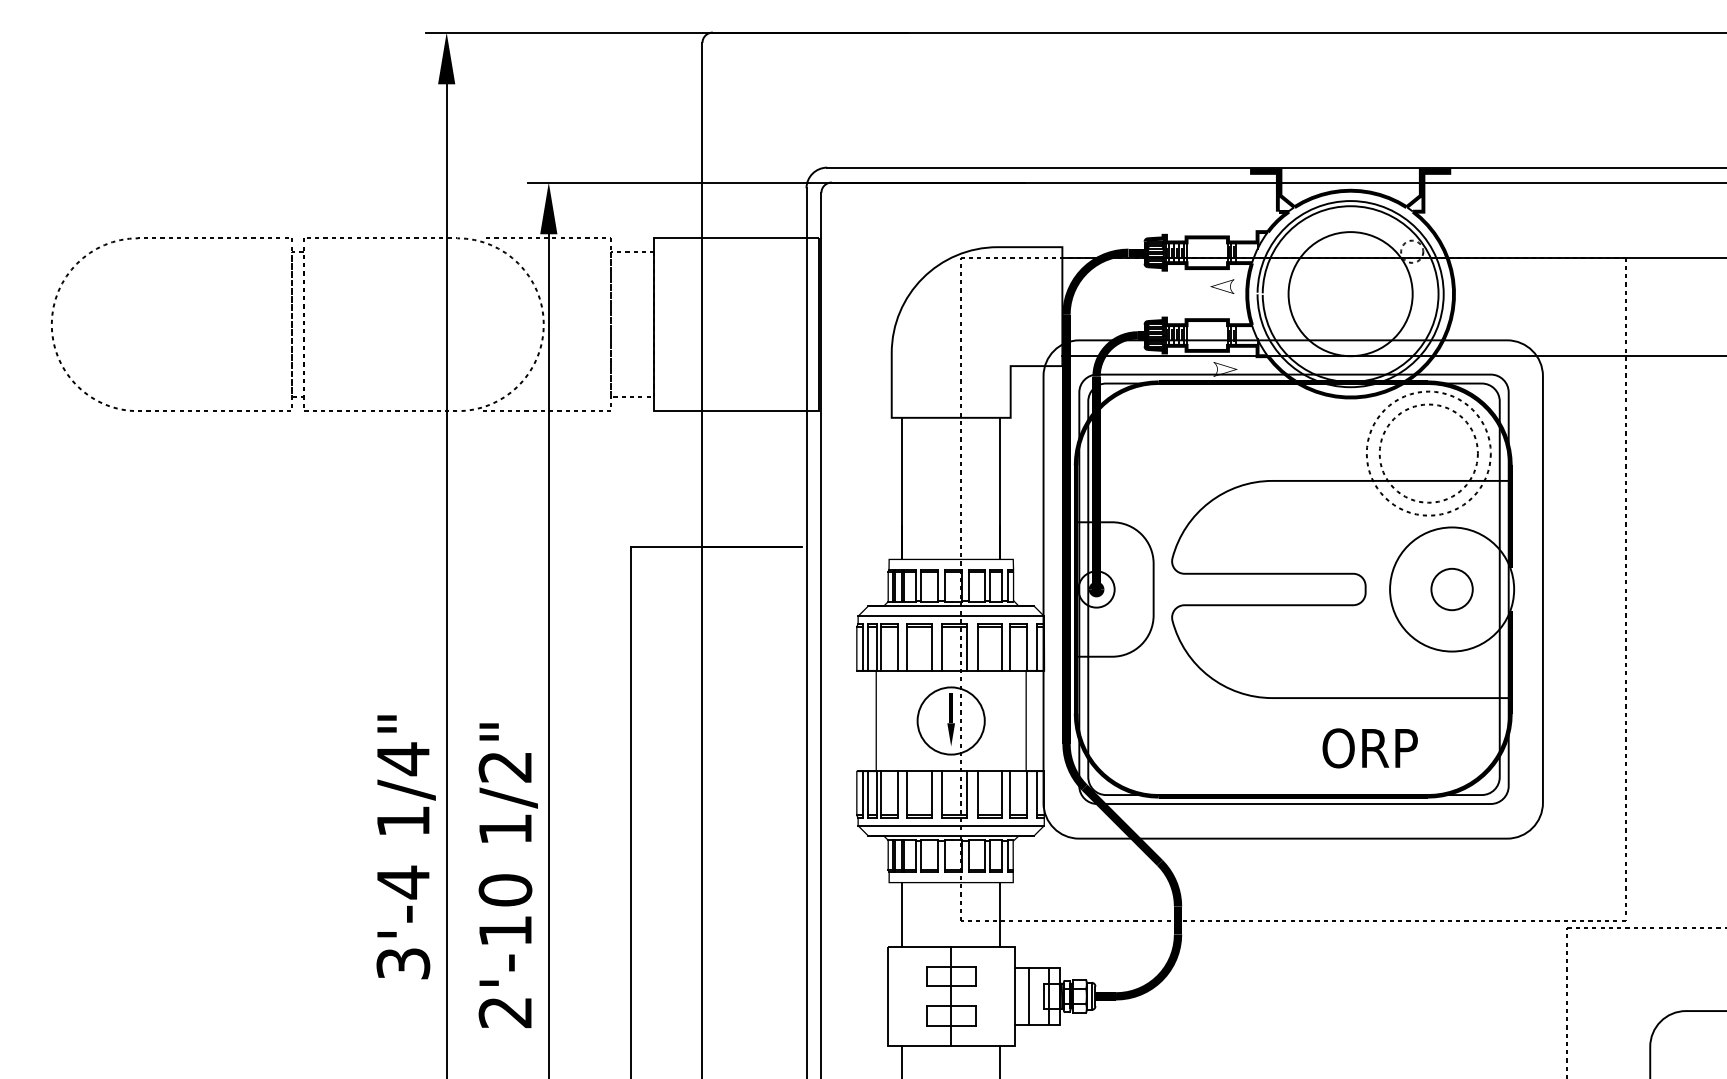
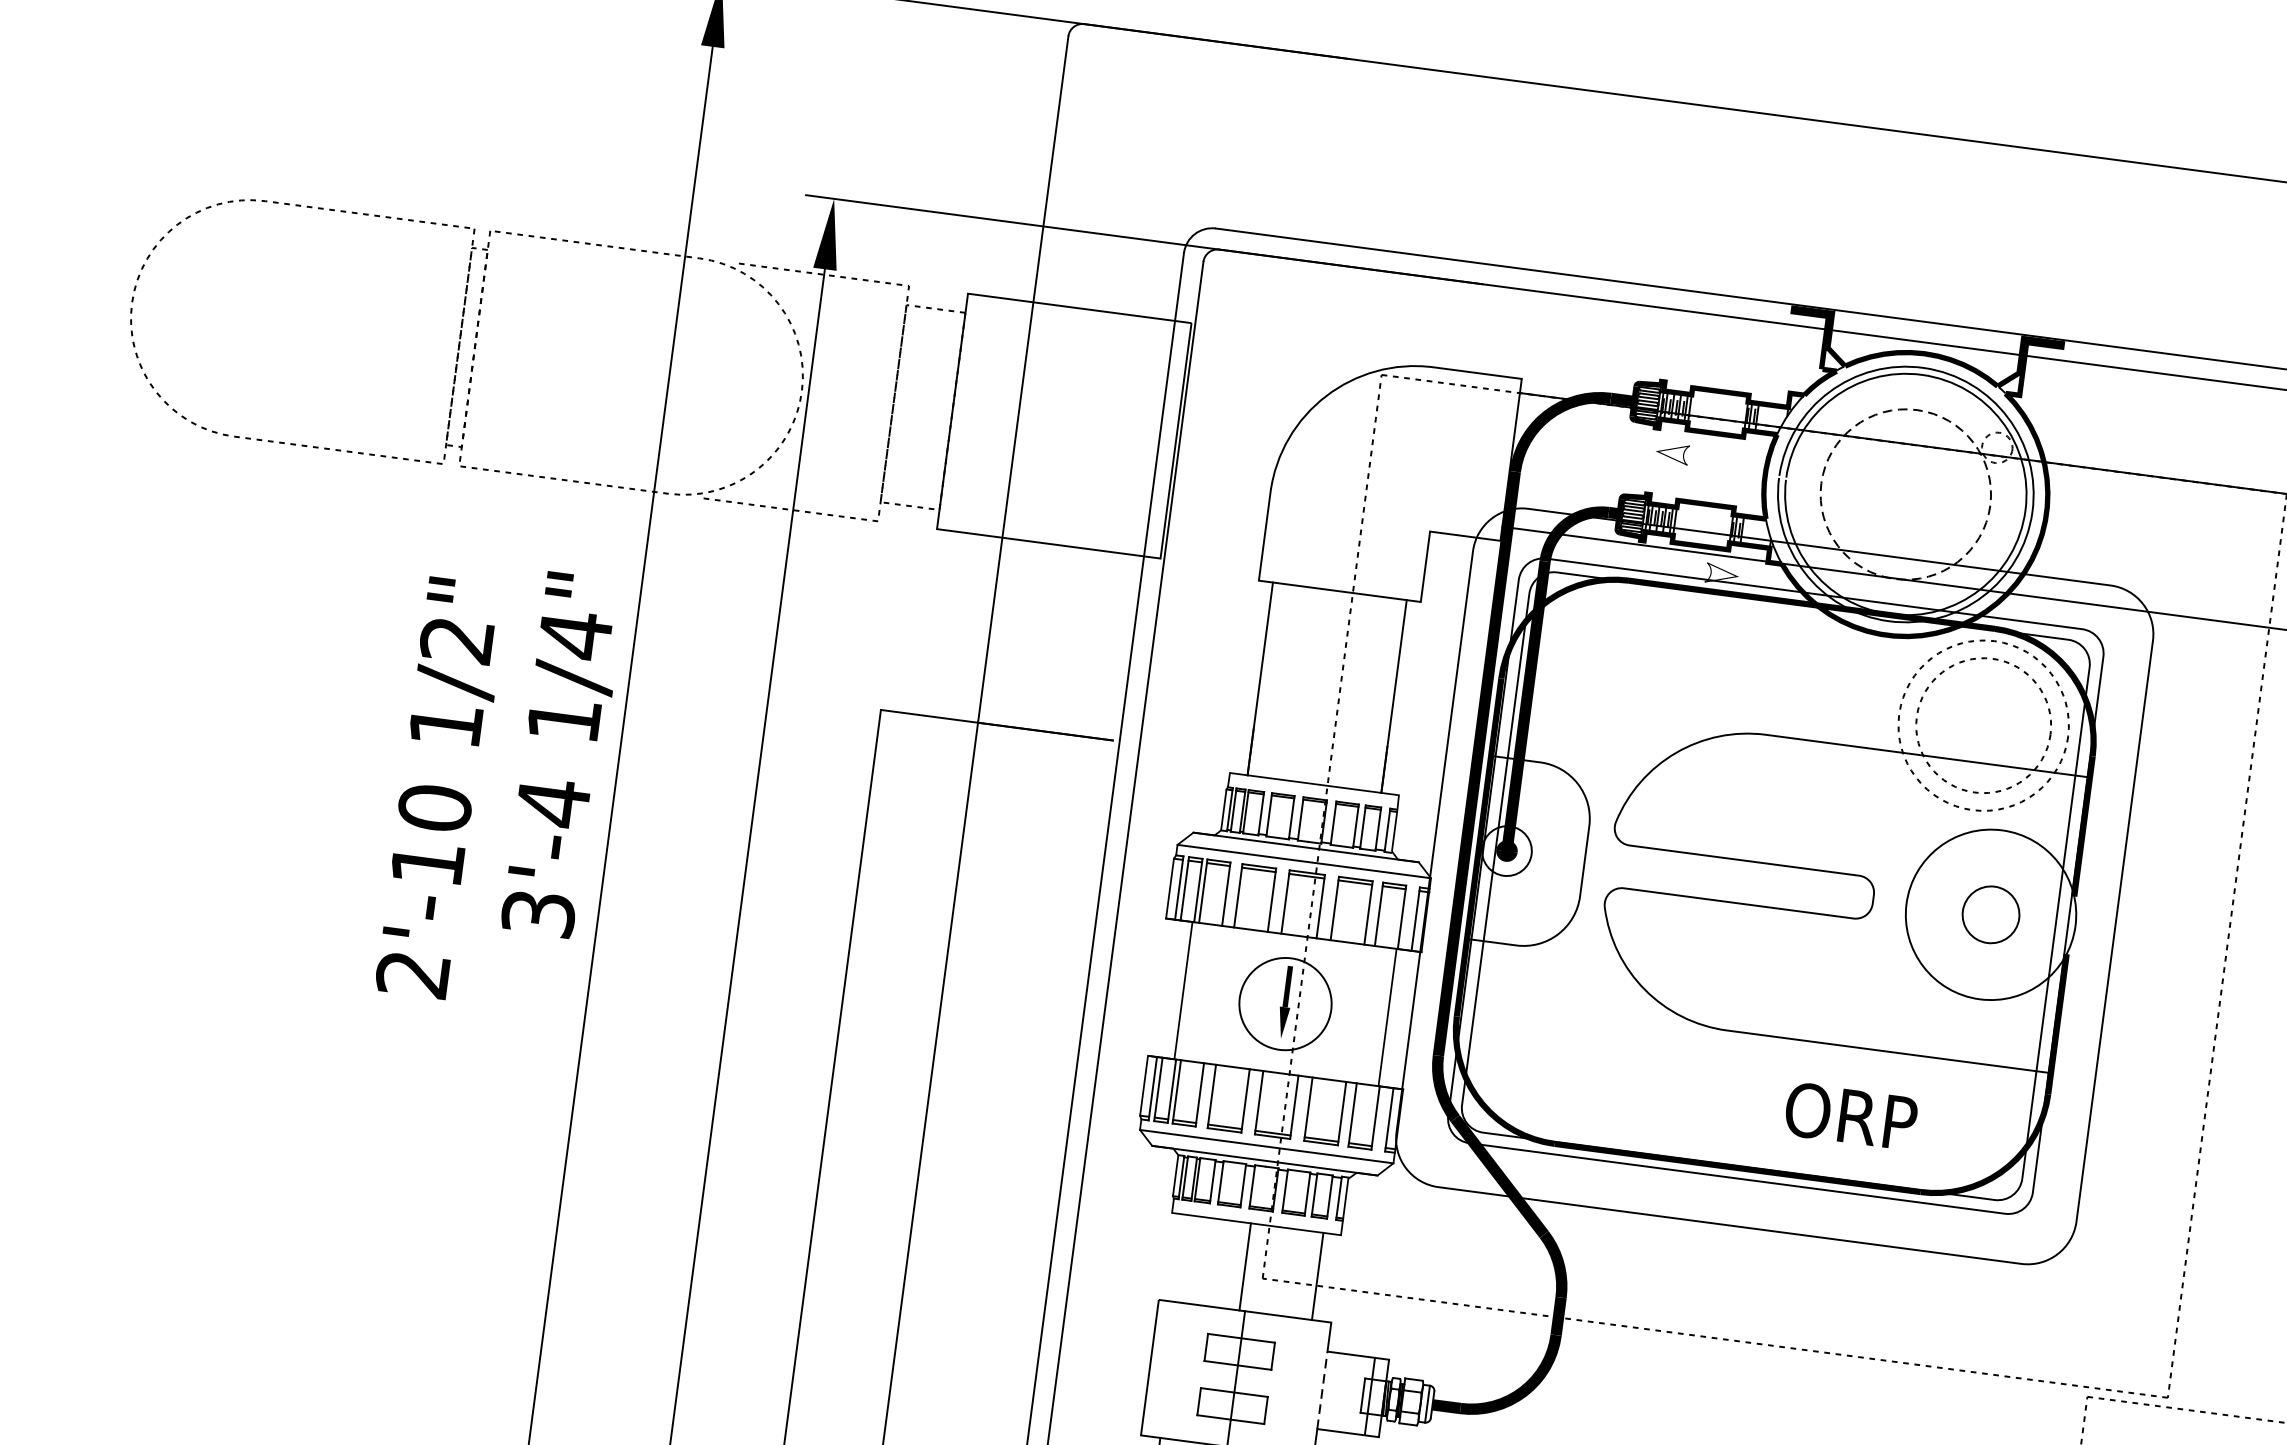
part: (1222, 286) -> (1672, 453), moved
circle: (1350, 294) -> (1905, 494), solid -> dashed
text: (405, 847) -> (562, 755), moved
text: (507, 875) -> (440, 788), moved
line: (902, 914) -> (1245, 1266), moved
line: (1014, 995) -> (1322, 1389), solid -> dashed
line: (1028, 995) -> (1341, 1391), removed

